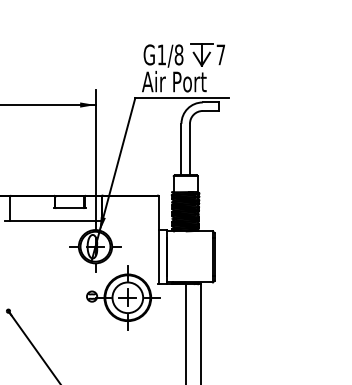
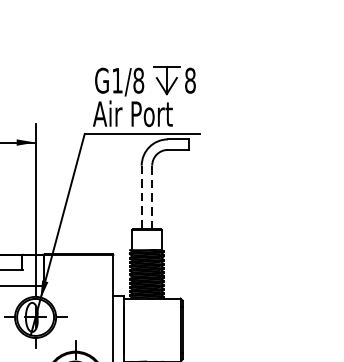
text: (220, 54) -> (189, 80), 7 -> 8
line: (181, 149) -> (141, 197), solid -> dashed
line: (189, 149) -> (151, 197), solid -> dashed

